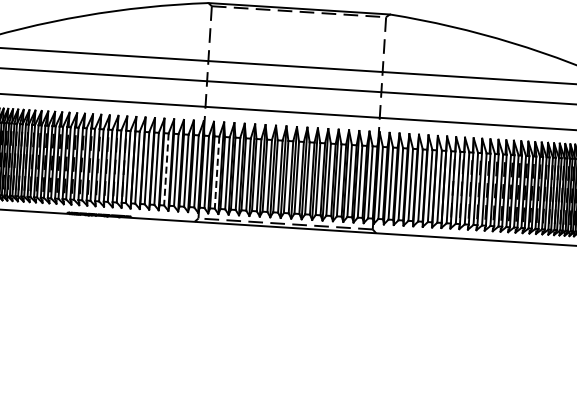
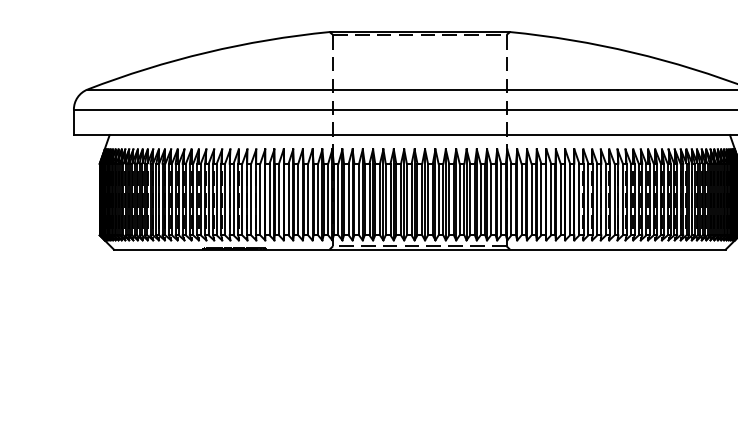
line: (166, 169) -> (298, 199), dashed -> solid
line: (216, 172) -> (348, 199), dashed -> solid

